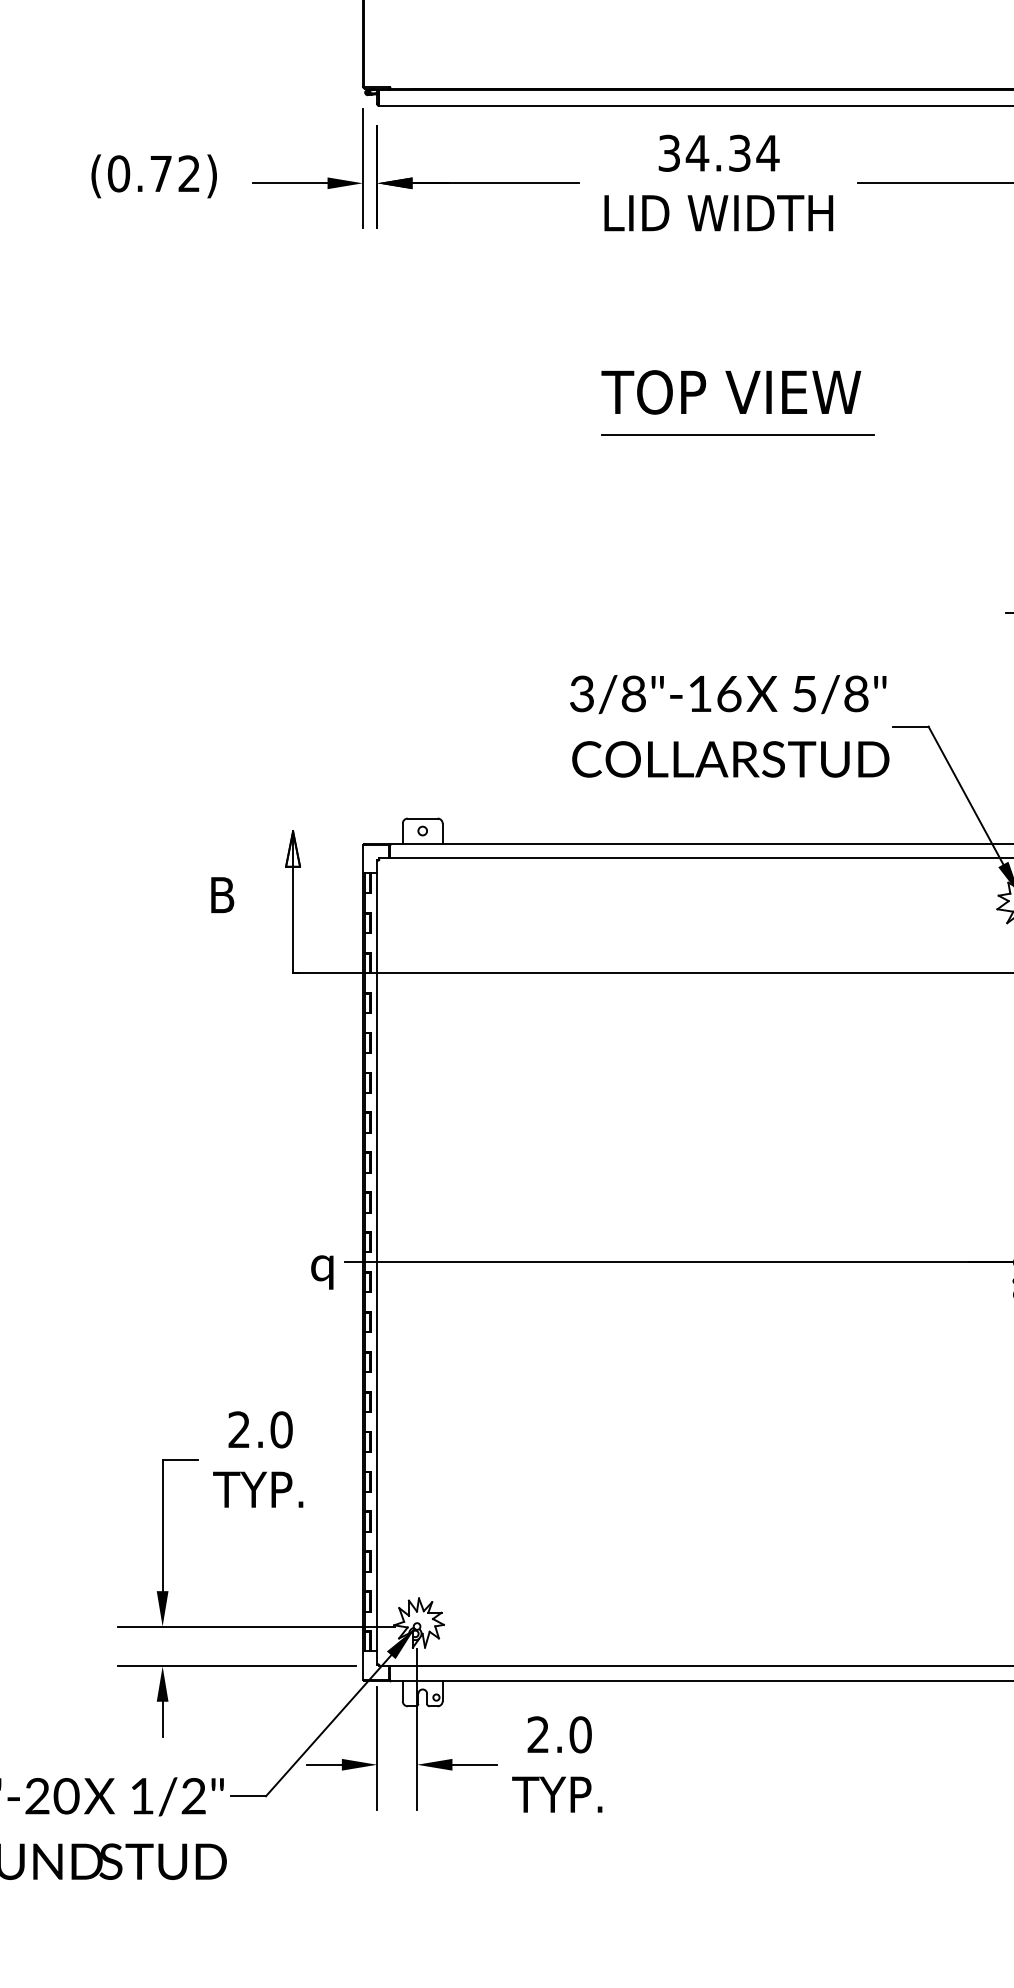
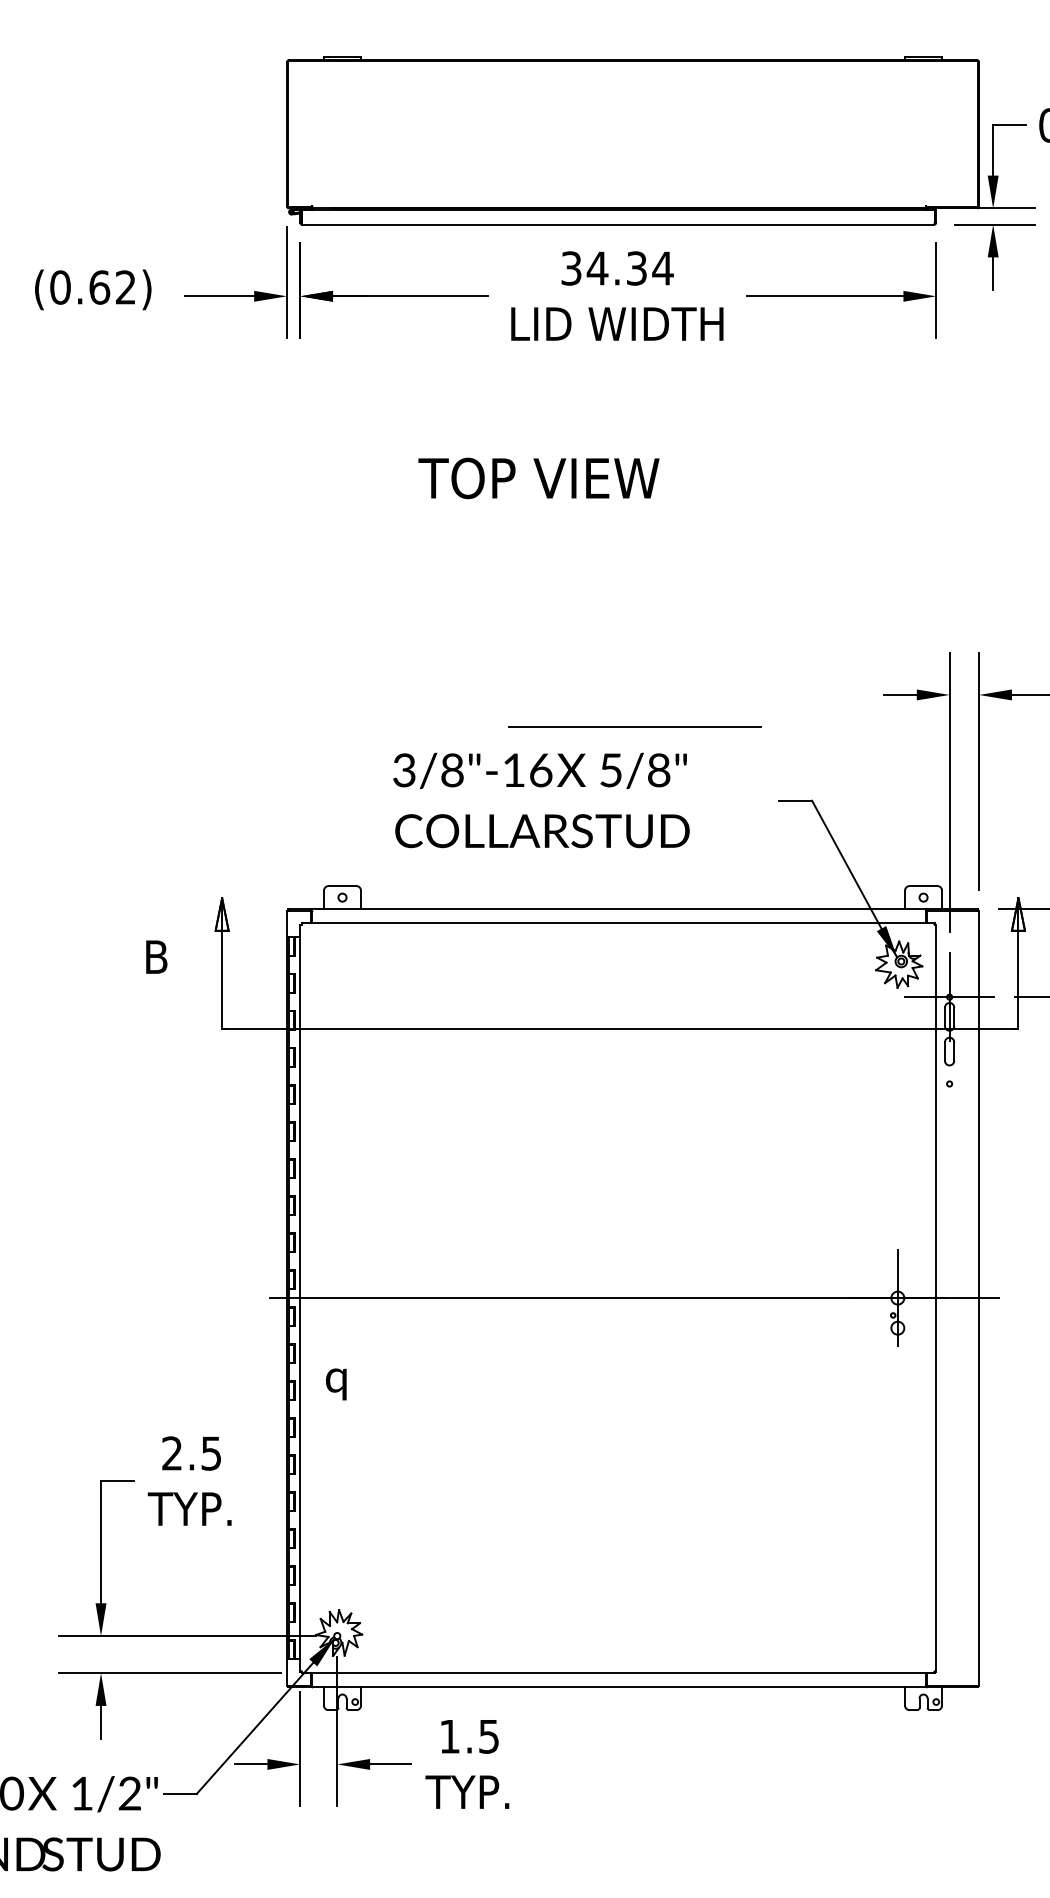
text: (160, 173) -> (99, 287), (0.72) -> (0.62)
text: (730, 392) -> (538, 478), moved
line: (737, 434) -> (634, 726), moved
text: (729, 726) -> (541, 800), moved
text: (322, 1272) -> (336, 1384), moved
text: (281, 1429) -> (211, 1453), 2.0 -> 2.5
text: (559, 1734) -> (469, 1736), 2.0 -> 1.5

